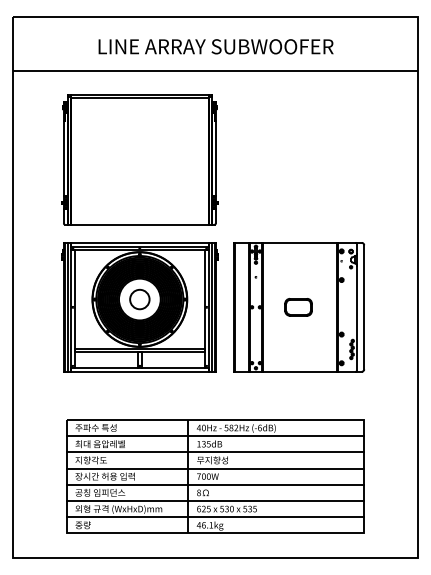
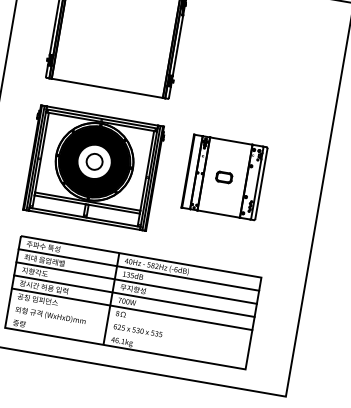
part: (139, 307) -> (93, 168), moved
part: (298, 307) -> (224, 177), size x0.7
line: (215, 500) -> (129, 322), removed
line: (215, 517) -> (127, 335), removed

